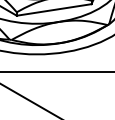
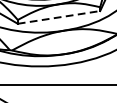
line: (54, 9) -> (59, 16), solid -> dashed

